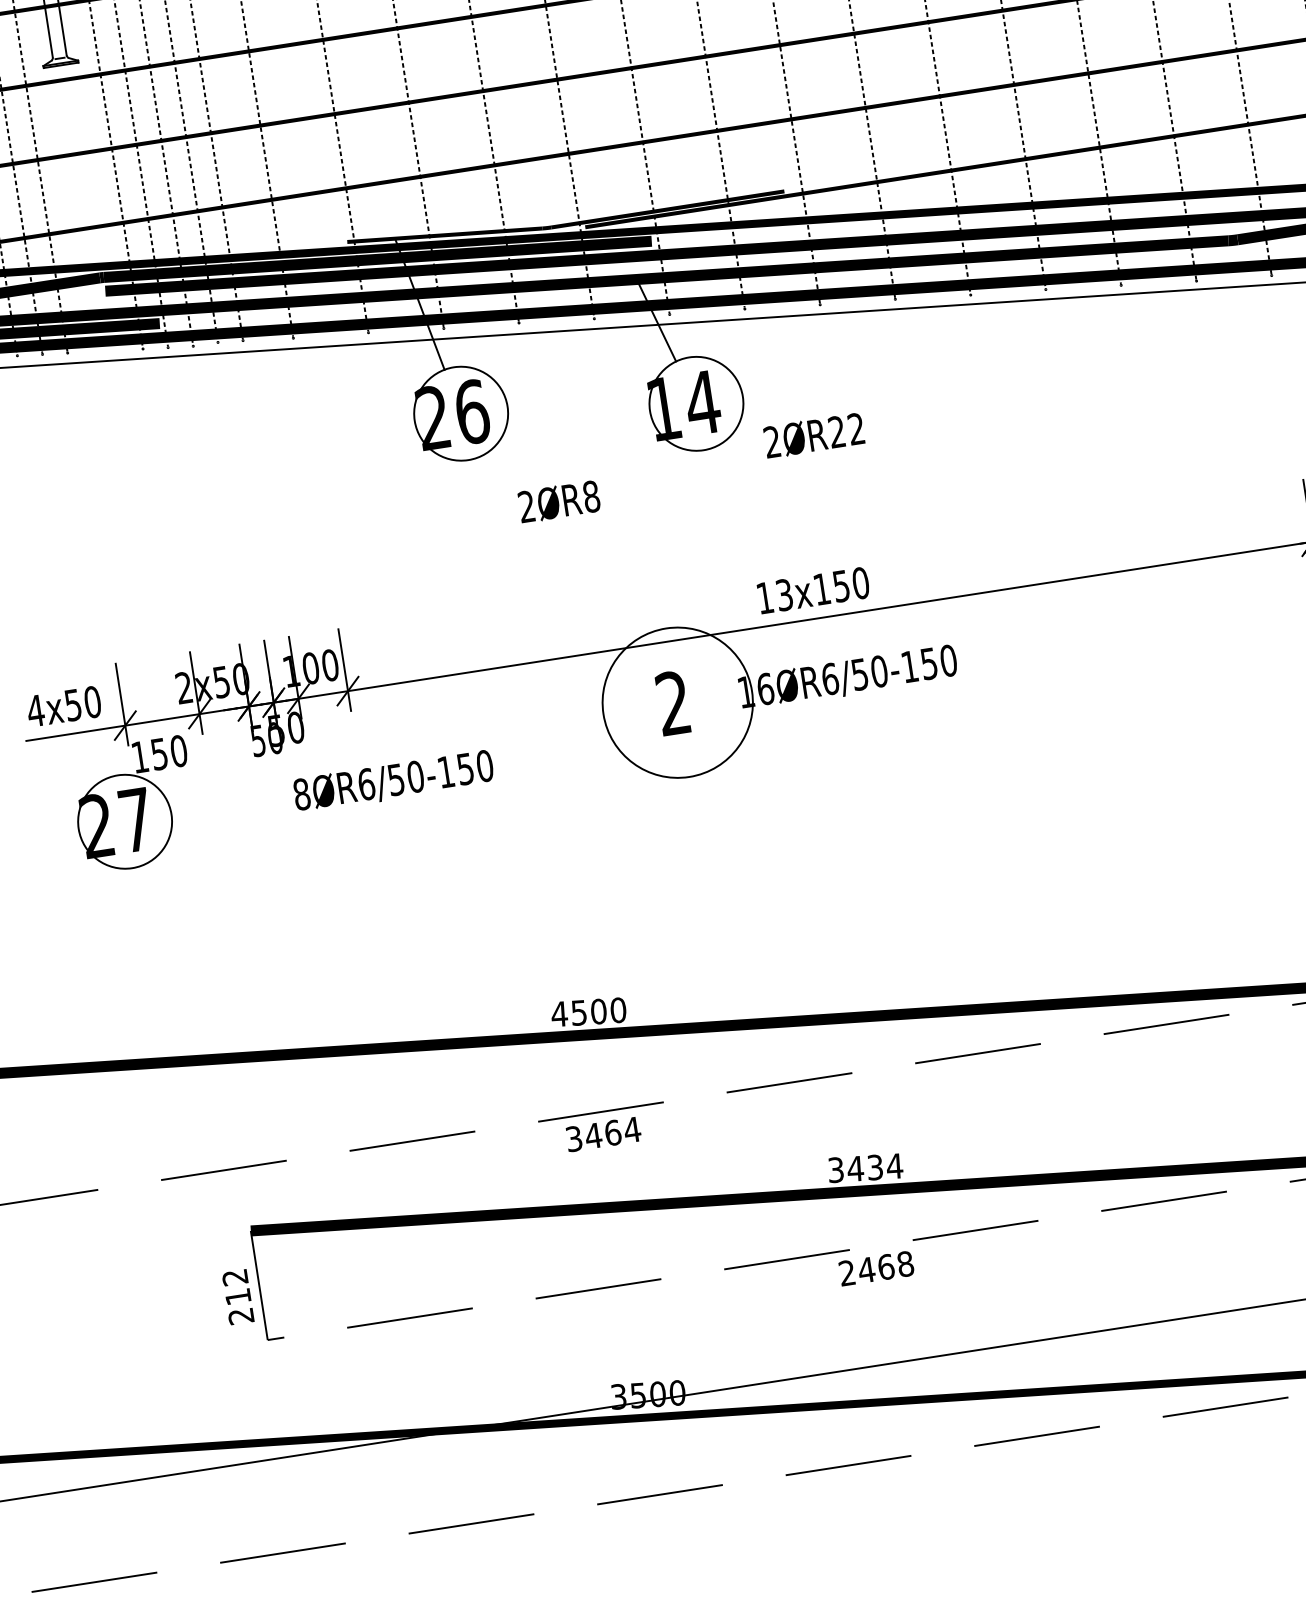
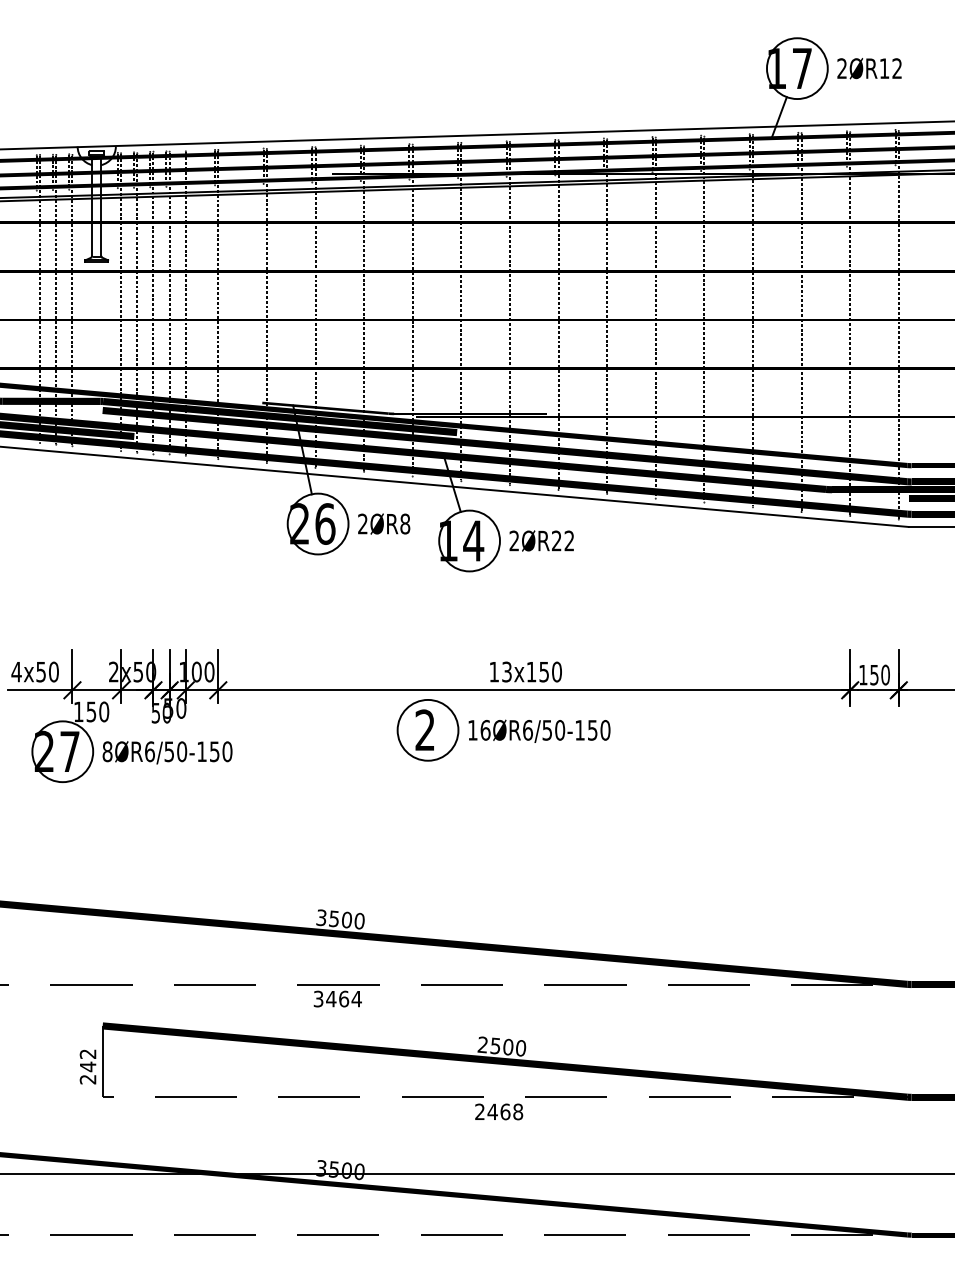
text: (813, 434) -> (541, 540), moved
text: (559, 500) -> (384, 523), moved
circle: (676, 701) -> (427, 729), size x0.62
text: (393, 781) -> (167, 752), moved
text: (559, 1013) -> (321, 917), 4500 -> 3500
text: (864, 1168) -> (501, 1046), 3434 -> 2500
text: (238, 1296) -> (88, 1066), 212 -> 242

